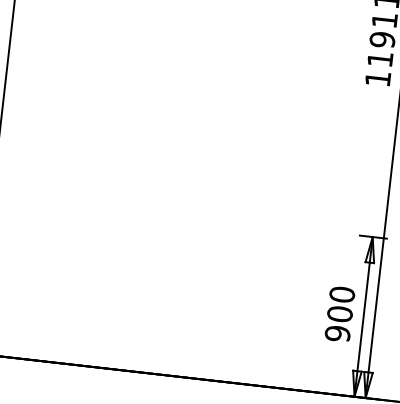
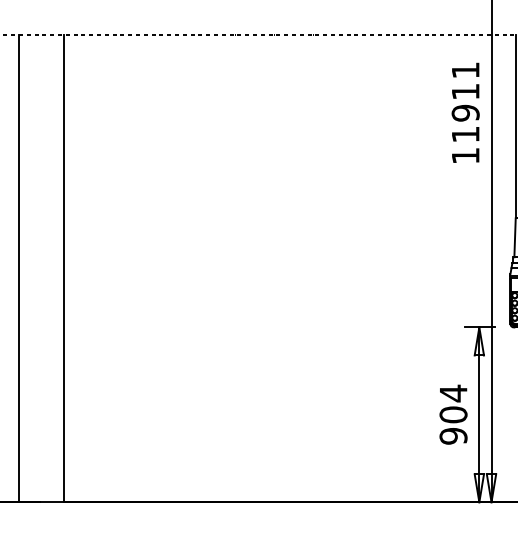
text: (342, 294) -> (453, 393), 900 -> 904

